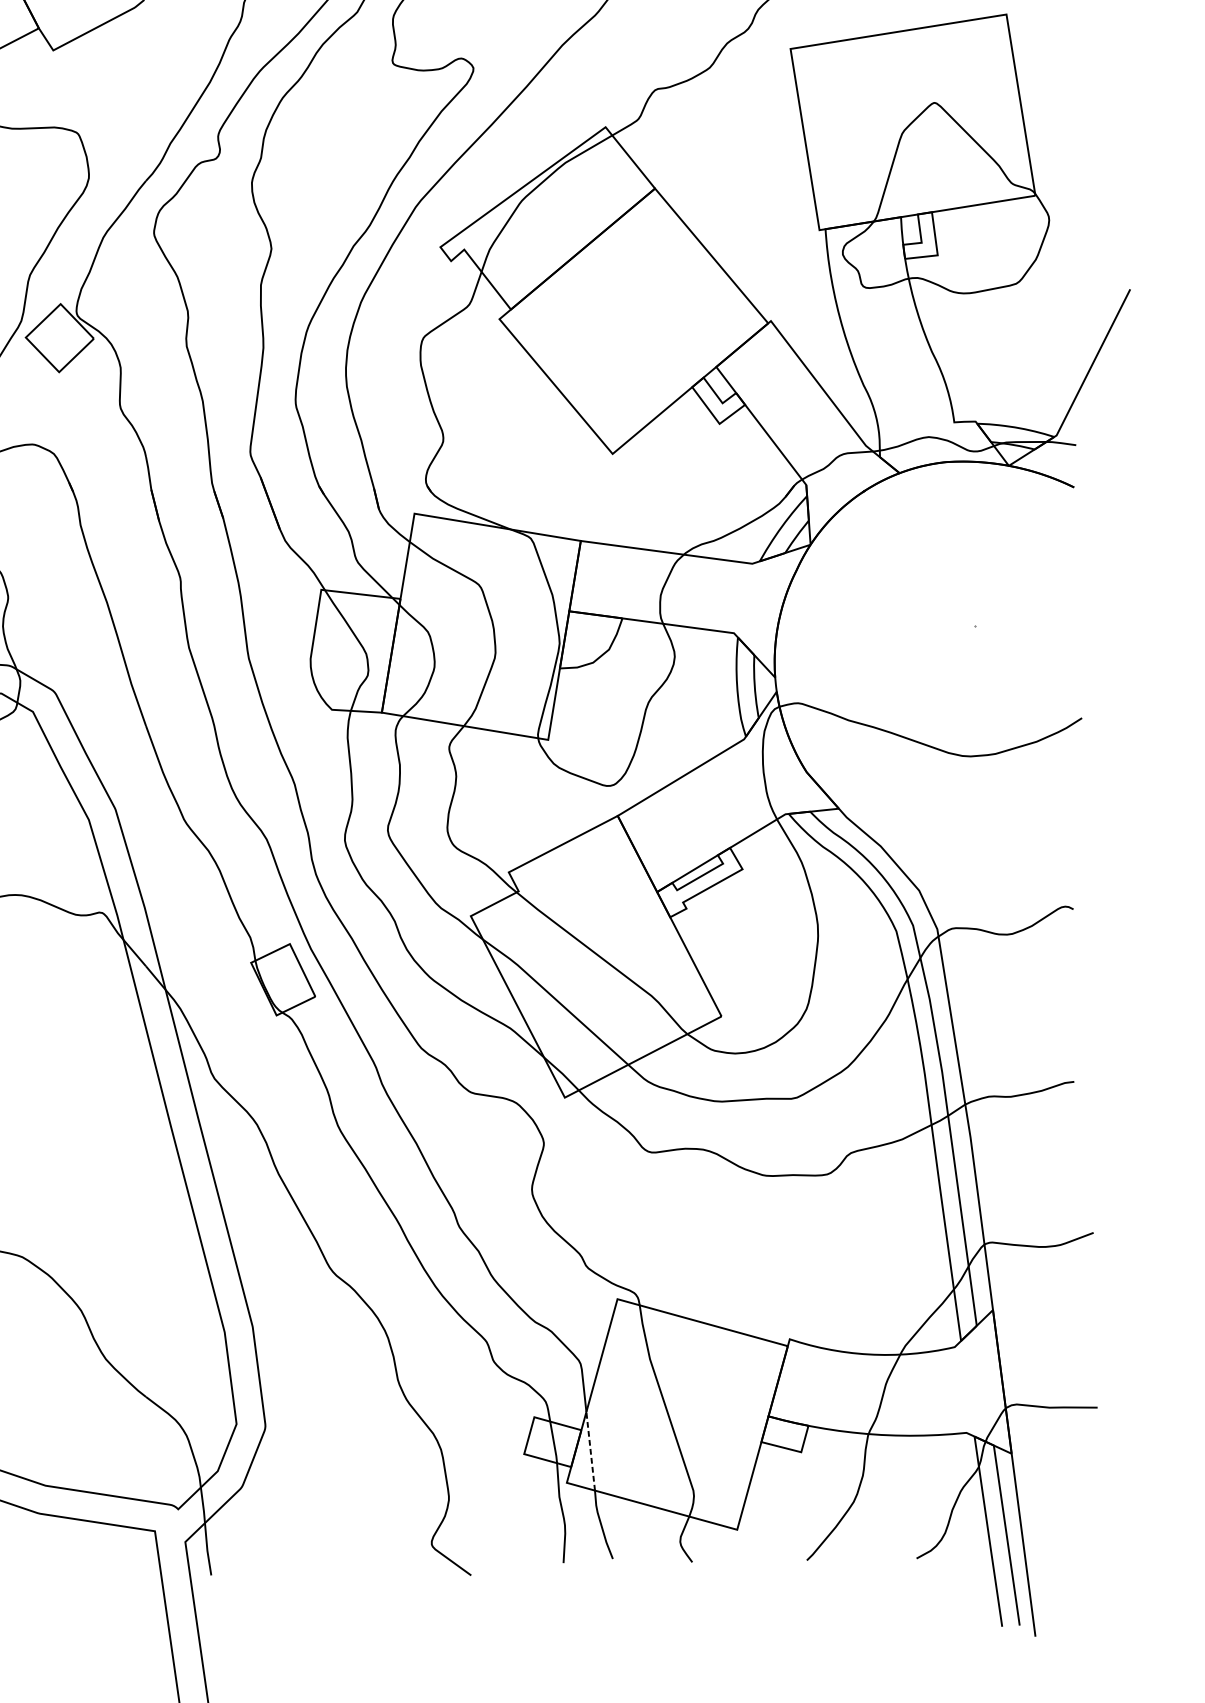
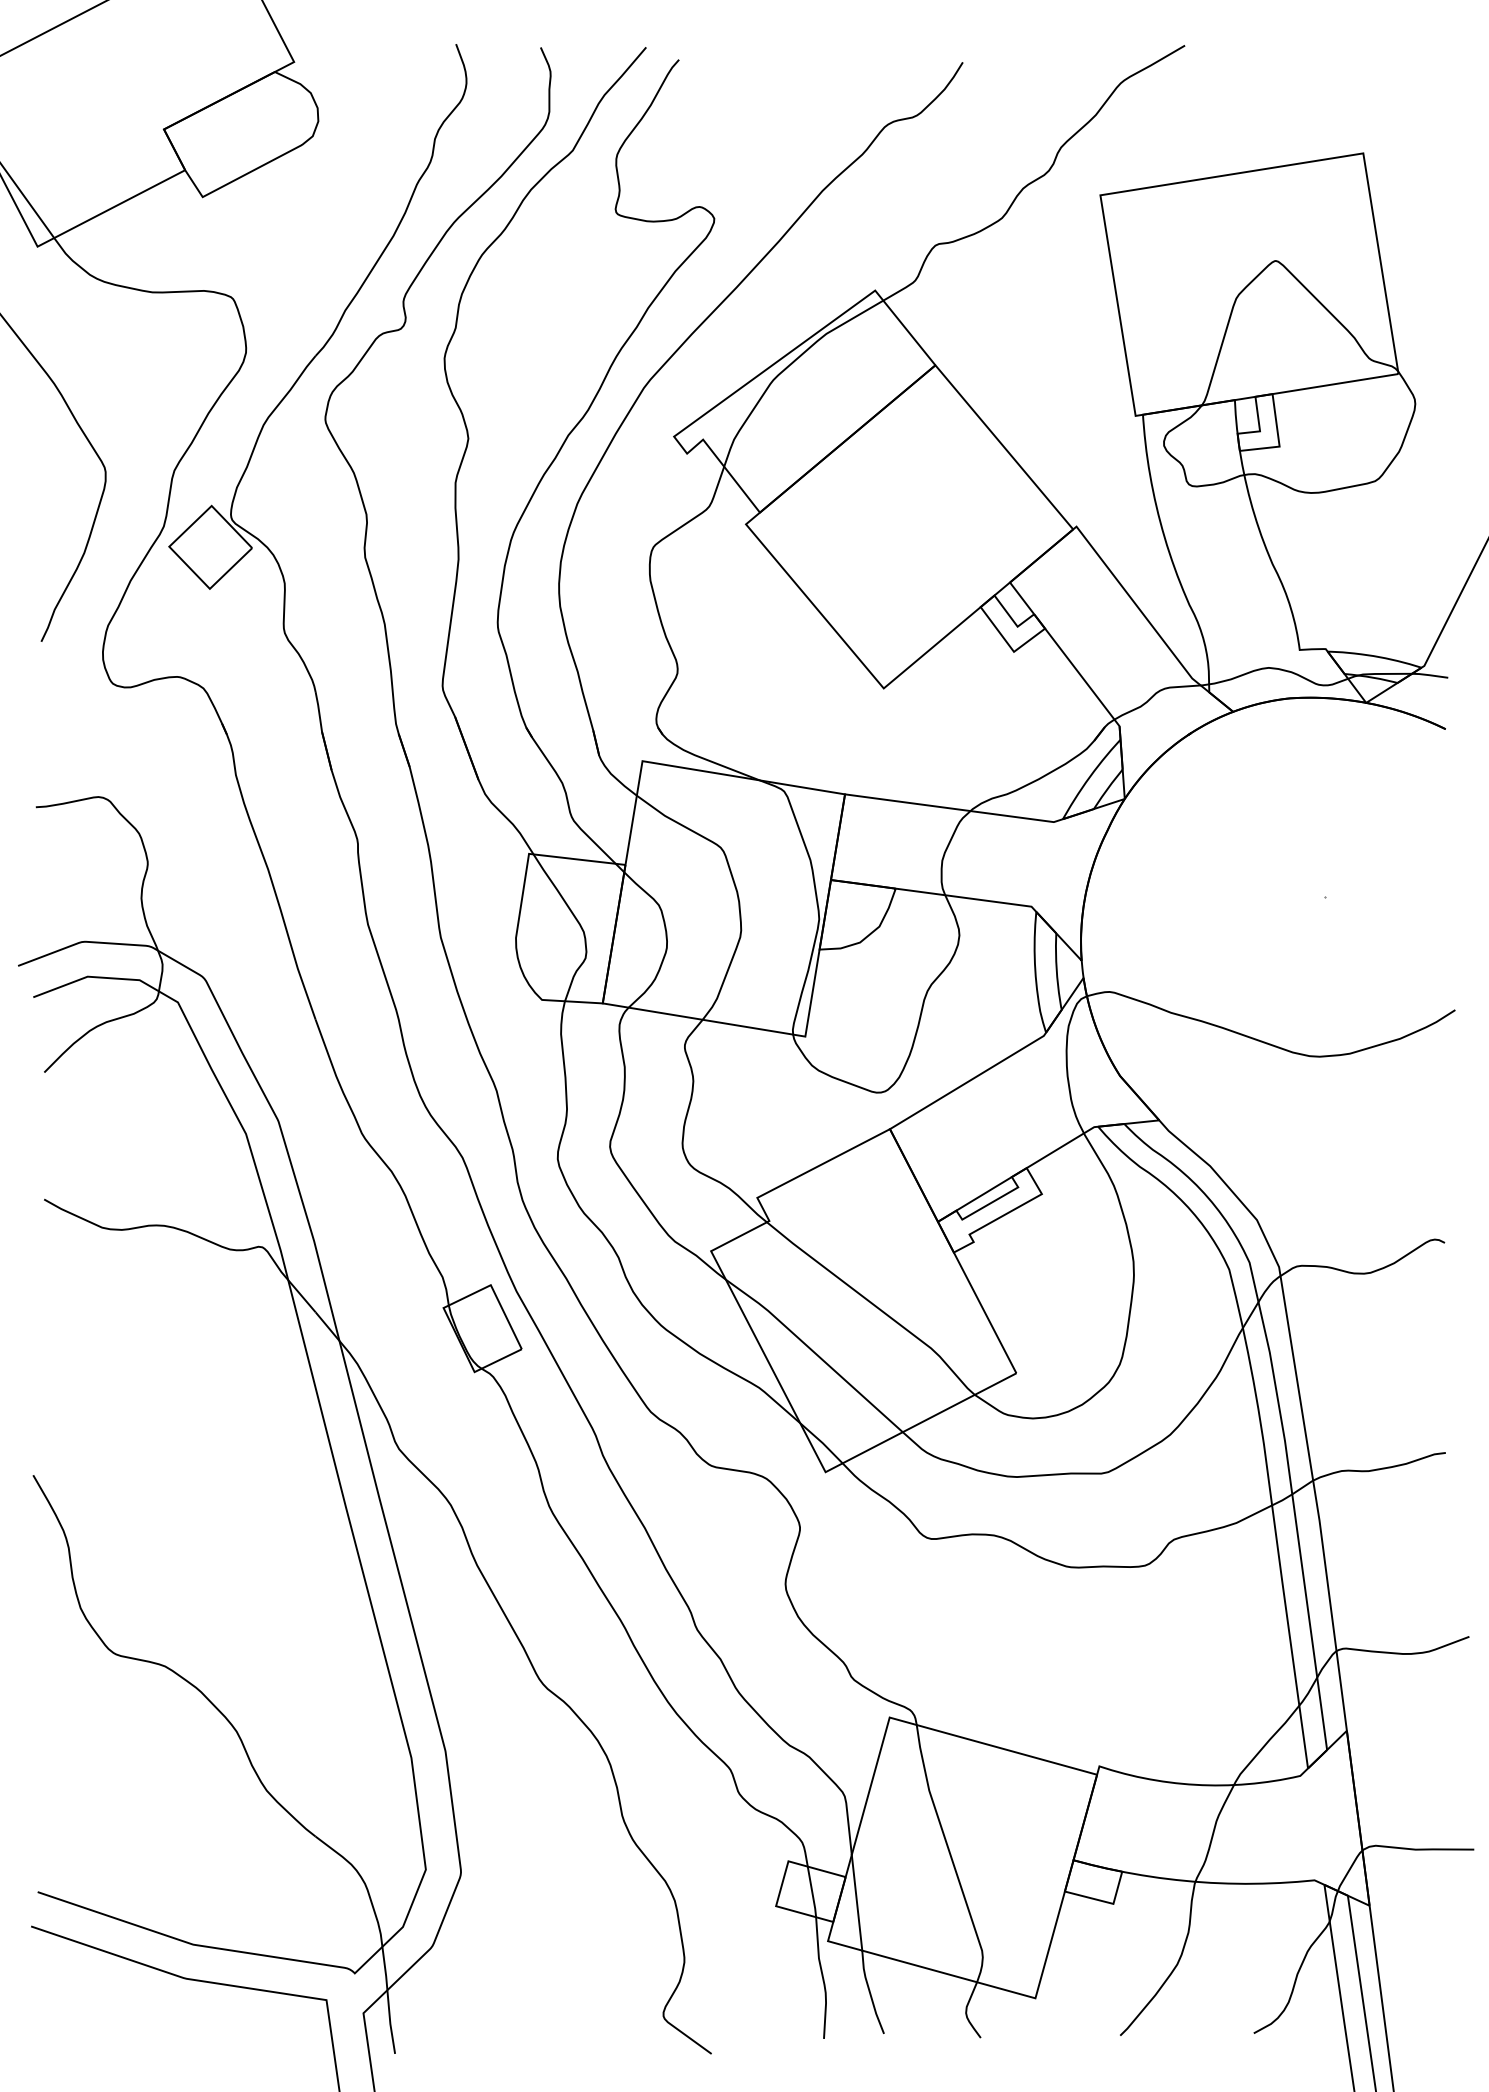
line: (590, 1451) -> (856, 1902), dashed -> solid

